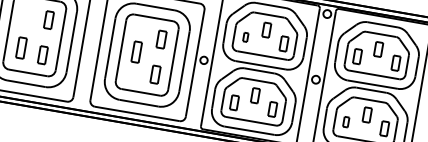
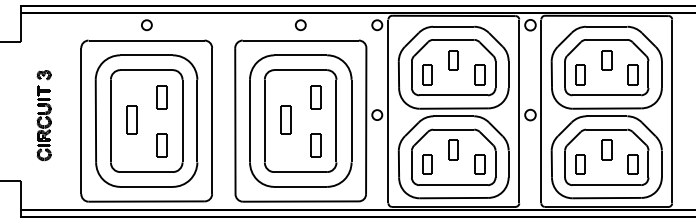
part: (245, 37) -> (427, 74), size x1.67
part: (21, 47) -> (131, 119), moved
part: (346, 122) -> (580, 164), size x1.43

